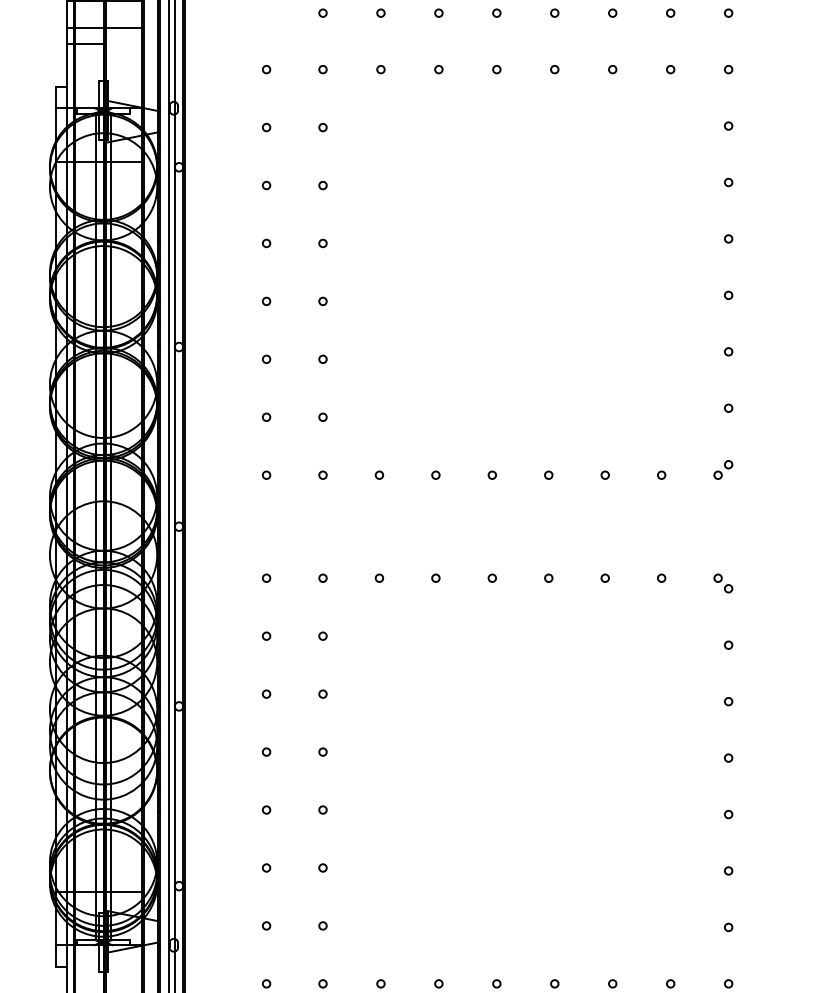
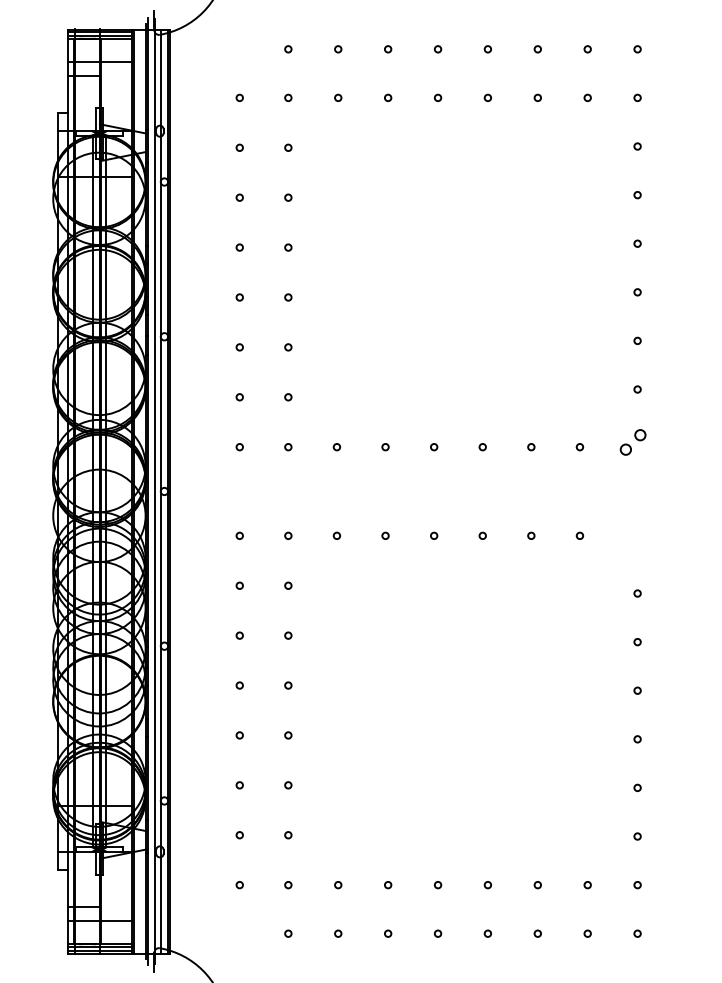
part: (722, 469) -> (632, 442), size x1.6
part: (722, 582) -> (632, 539), removed

